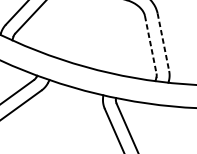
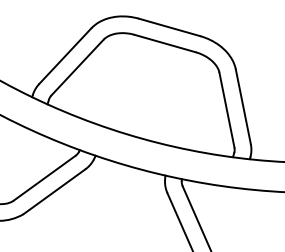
line: (163, 42) -> (243, 107), dashed -> solid
line: (151, 45) -> (227, 110), dashed -> solid

